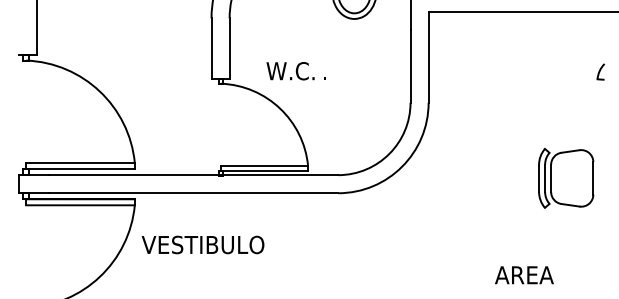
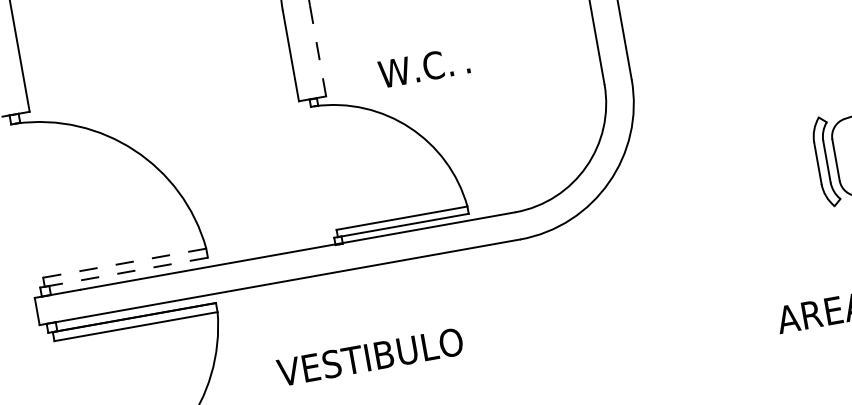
line: (229, 48) -> (317, 51), solid -> dashed
line: (81, 163) -> (126, 263), solid -> dashed
line: (80, 169) -> (126, 272), solid -> dashed
text: (202, 244) -> (369, 356), moved

